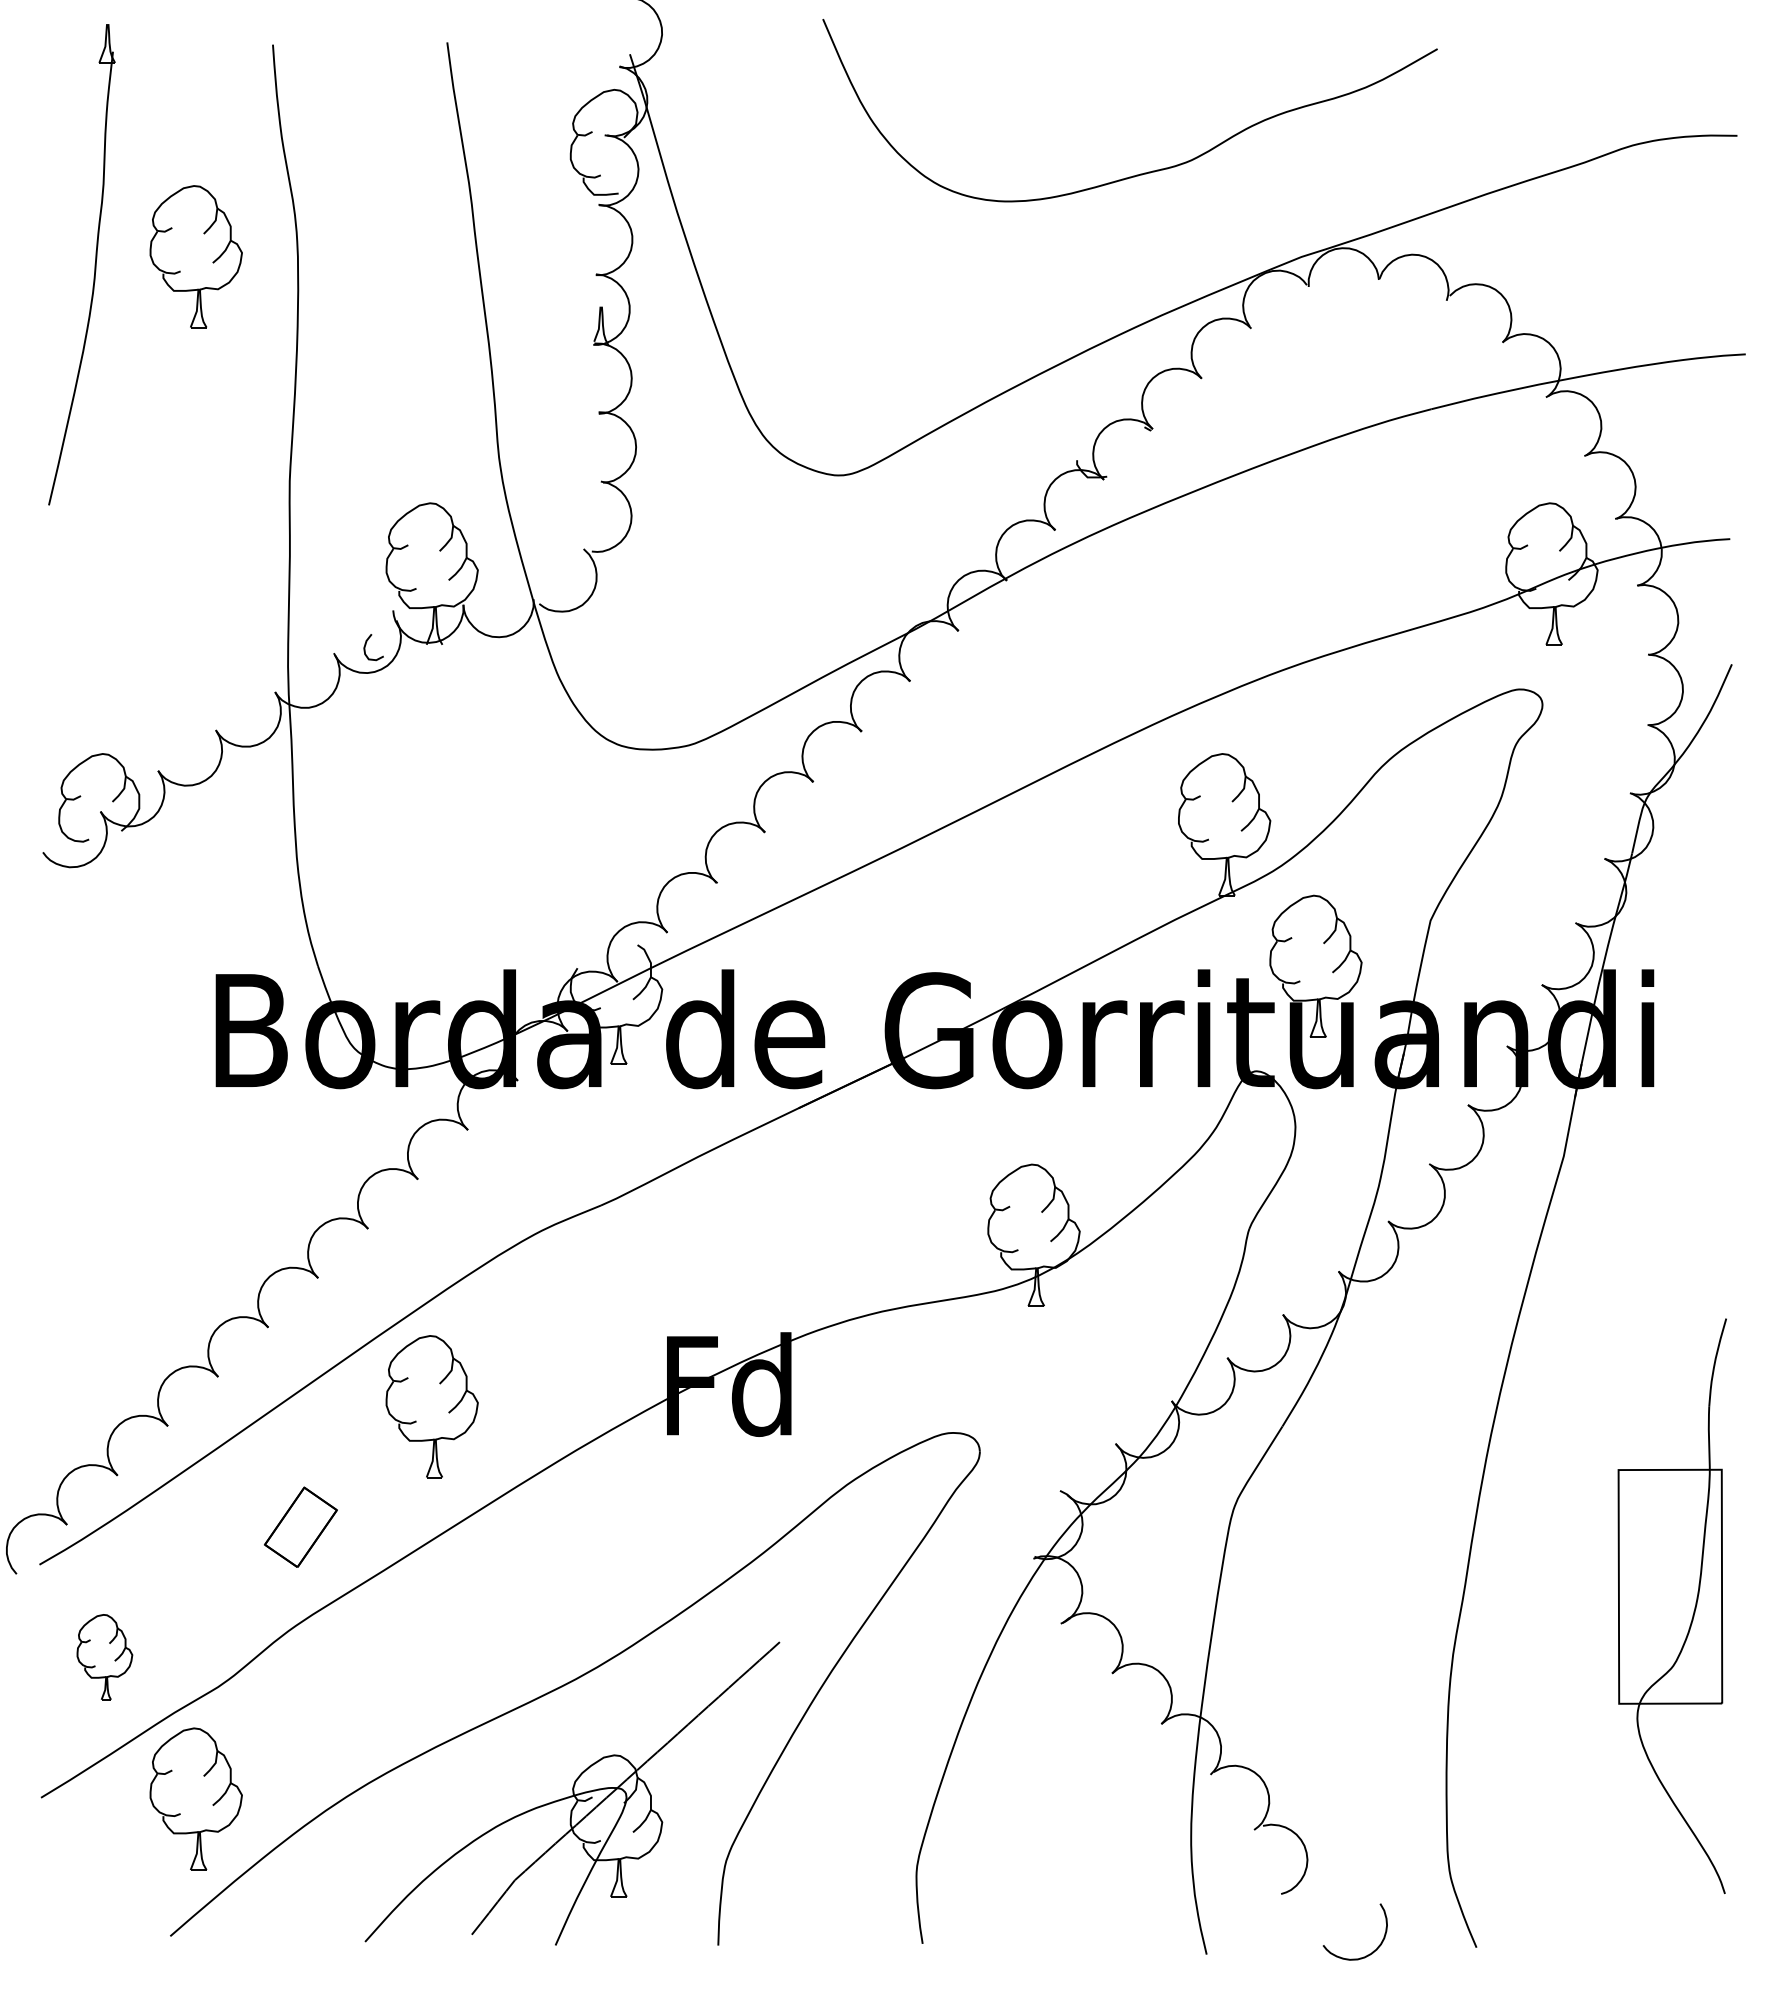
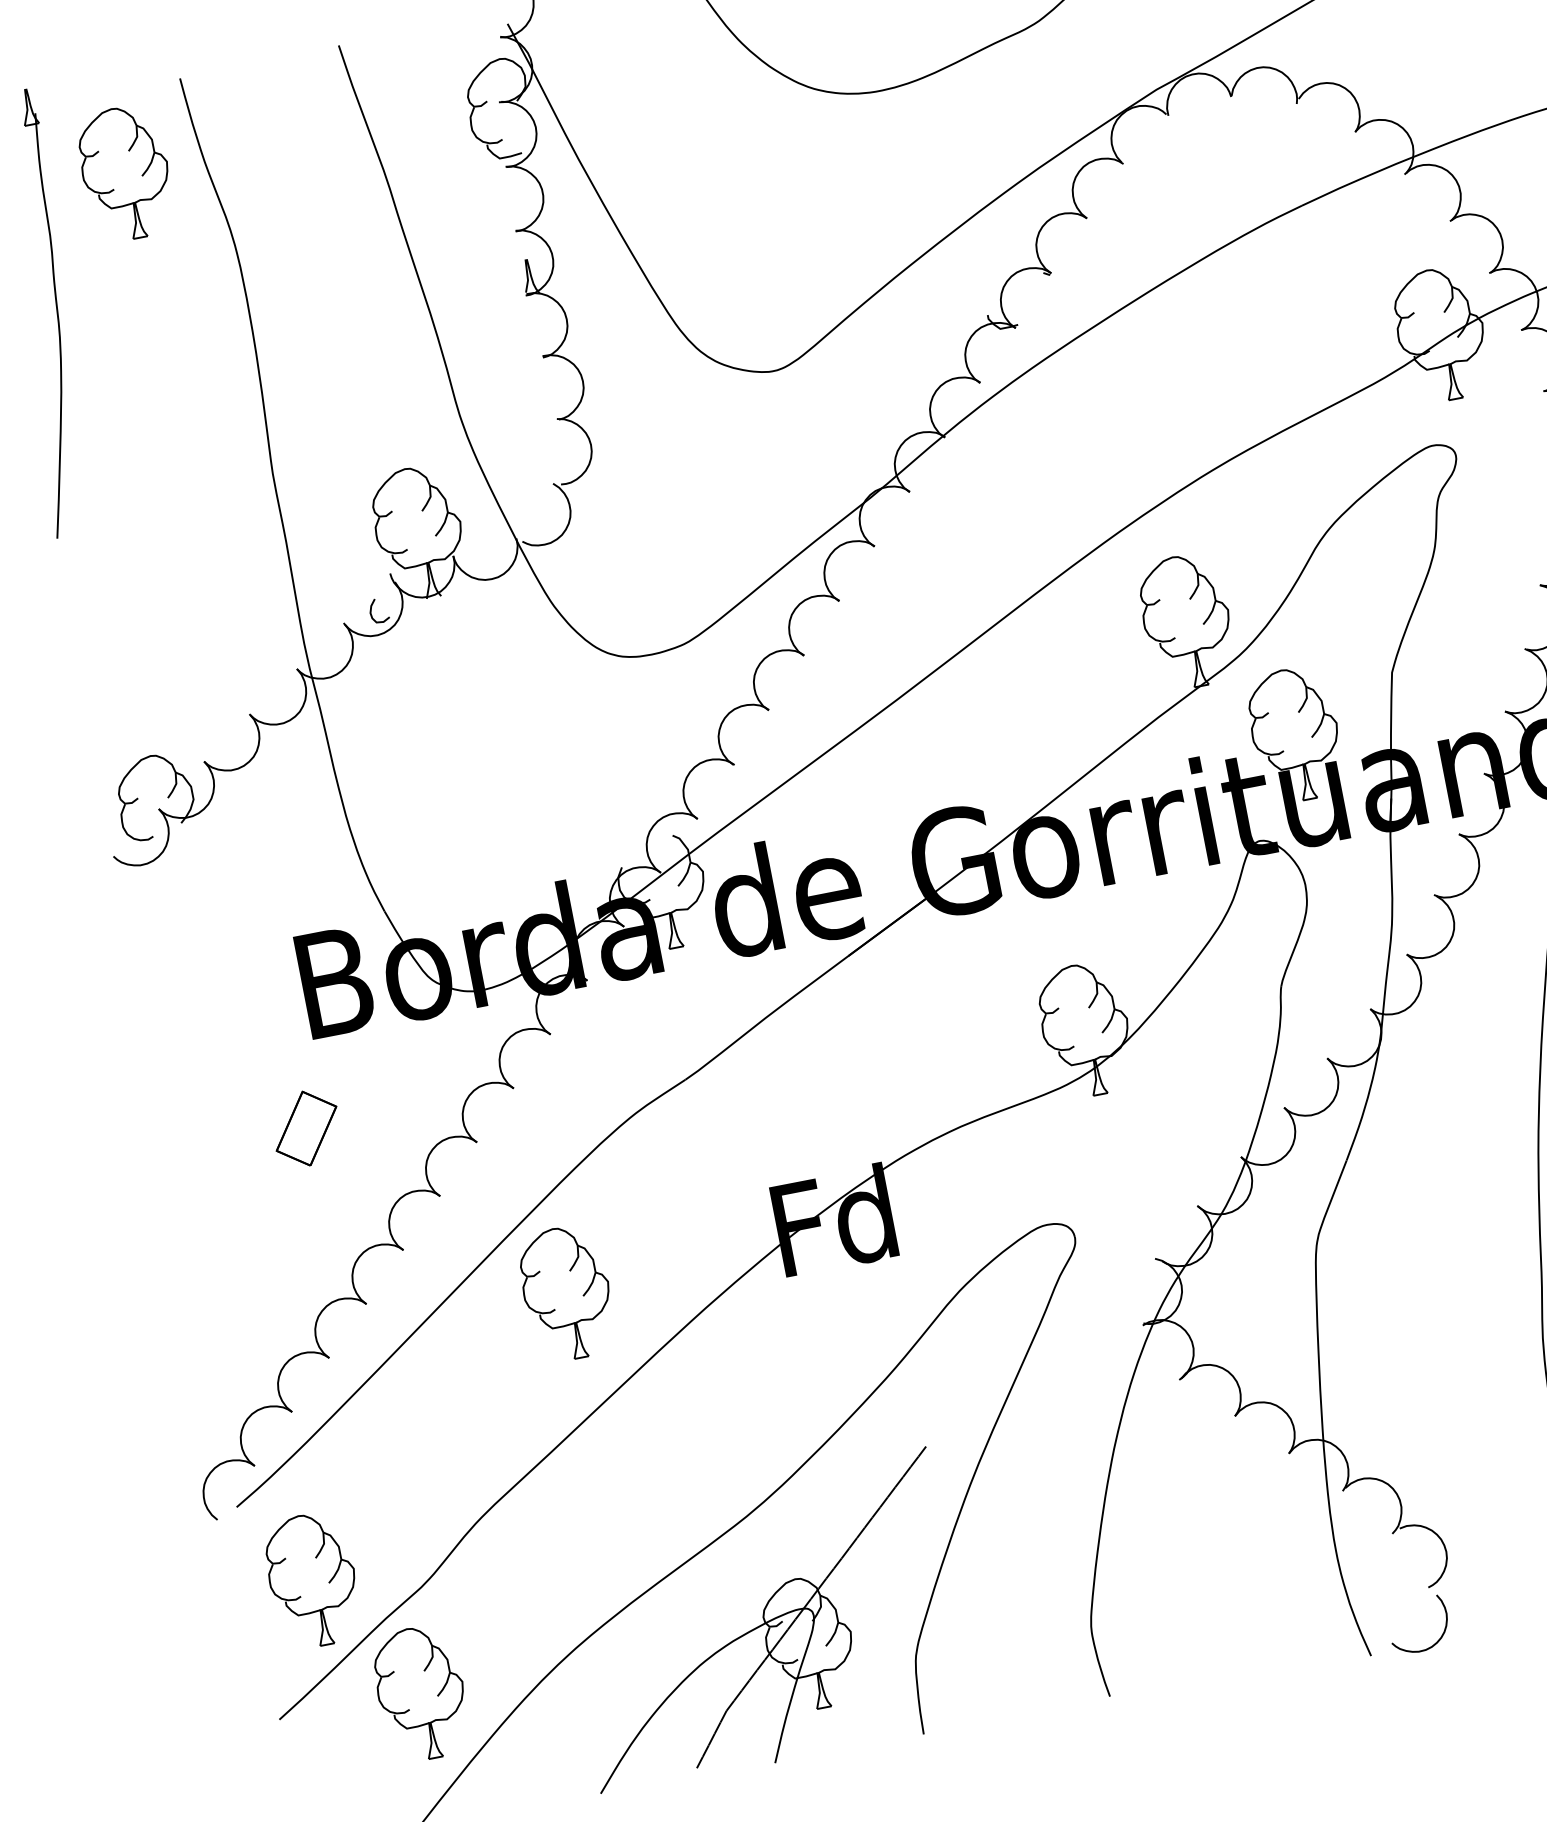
part: (195, 256) -> (125, 173), moved
part: (300, 1526) -> (305, 1127), moved
part: (104, 1656) -> (312, 1579), size x1.67
curve: (1367, 1954) -> (1433, 1643), moved

